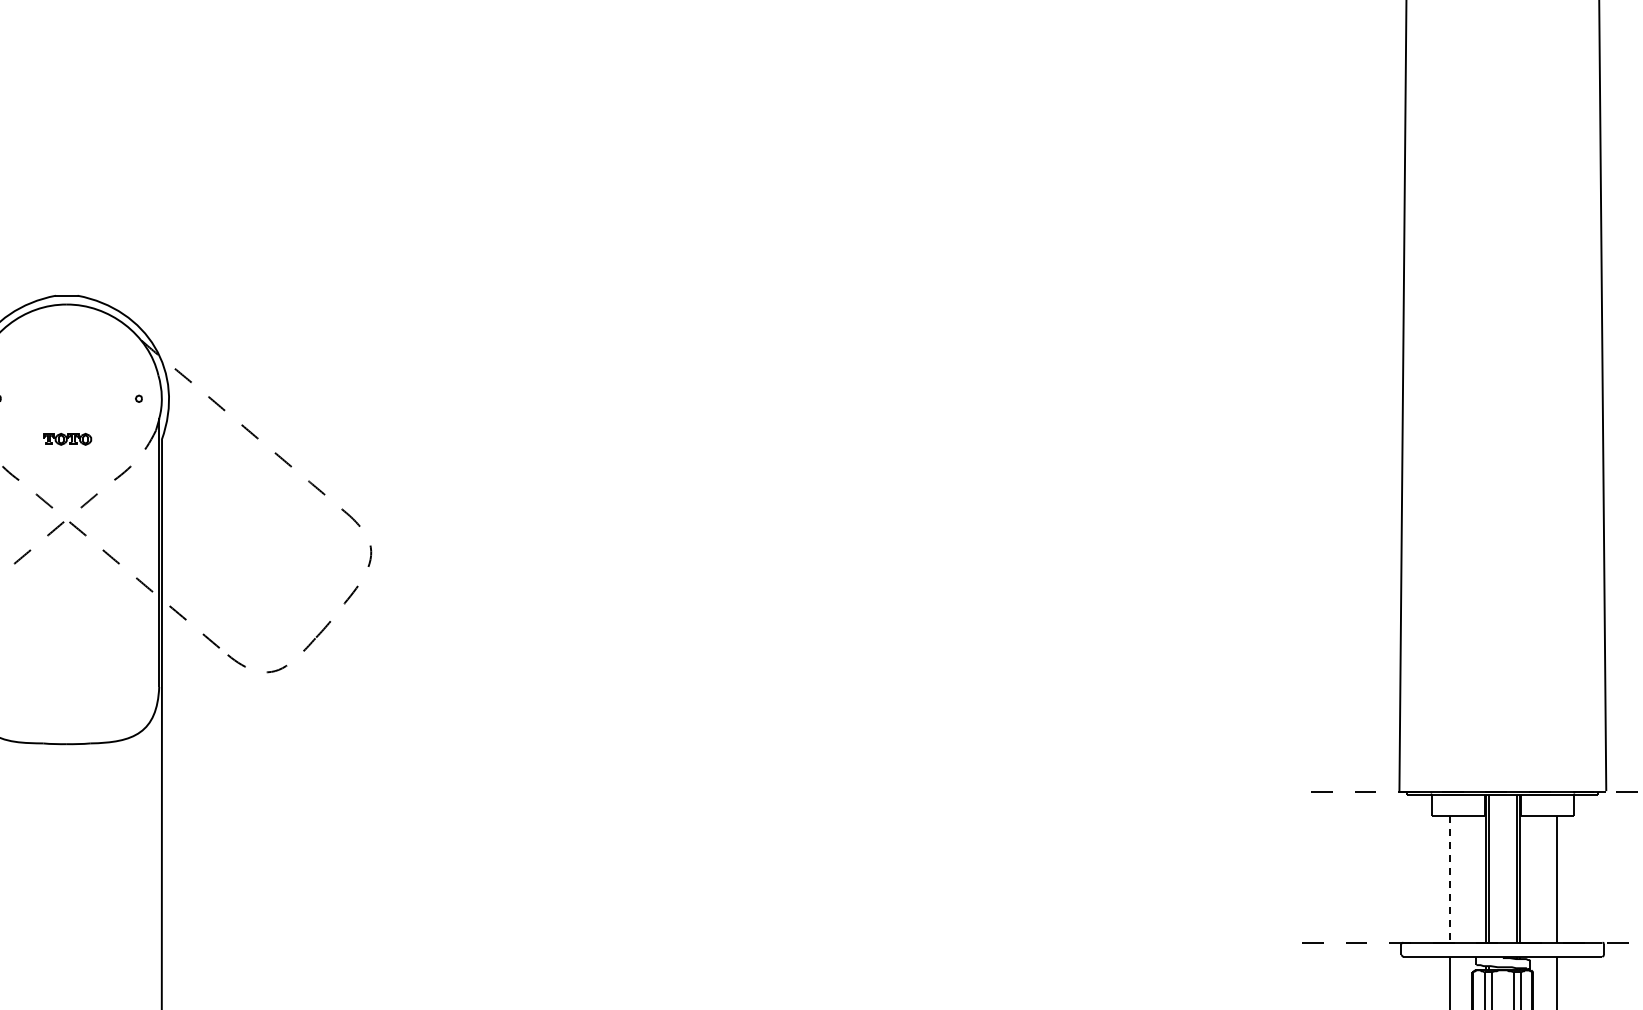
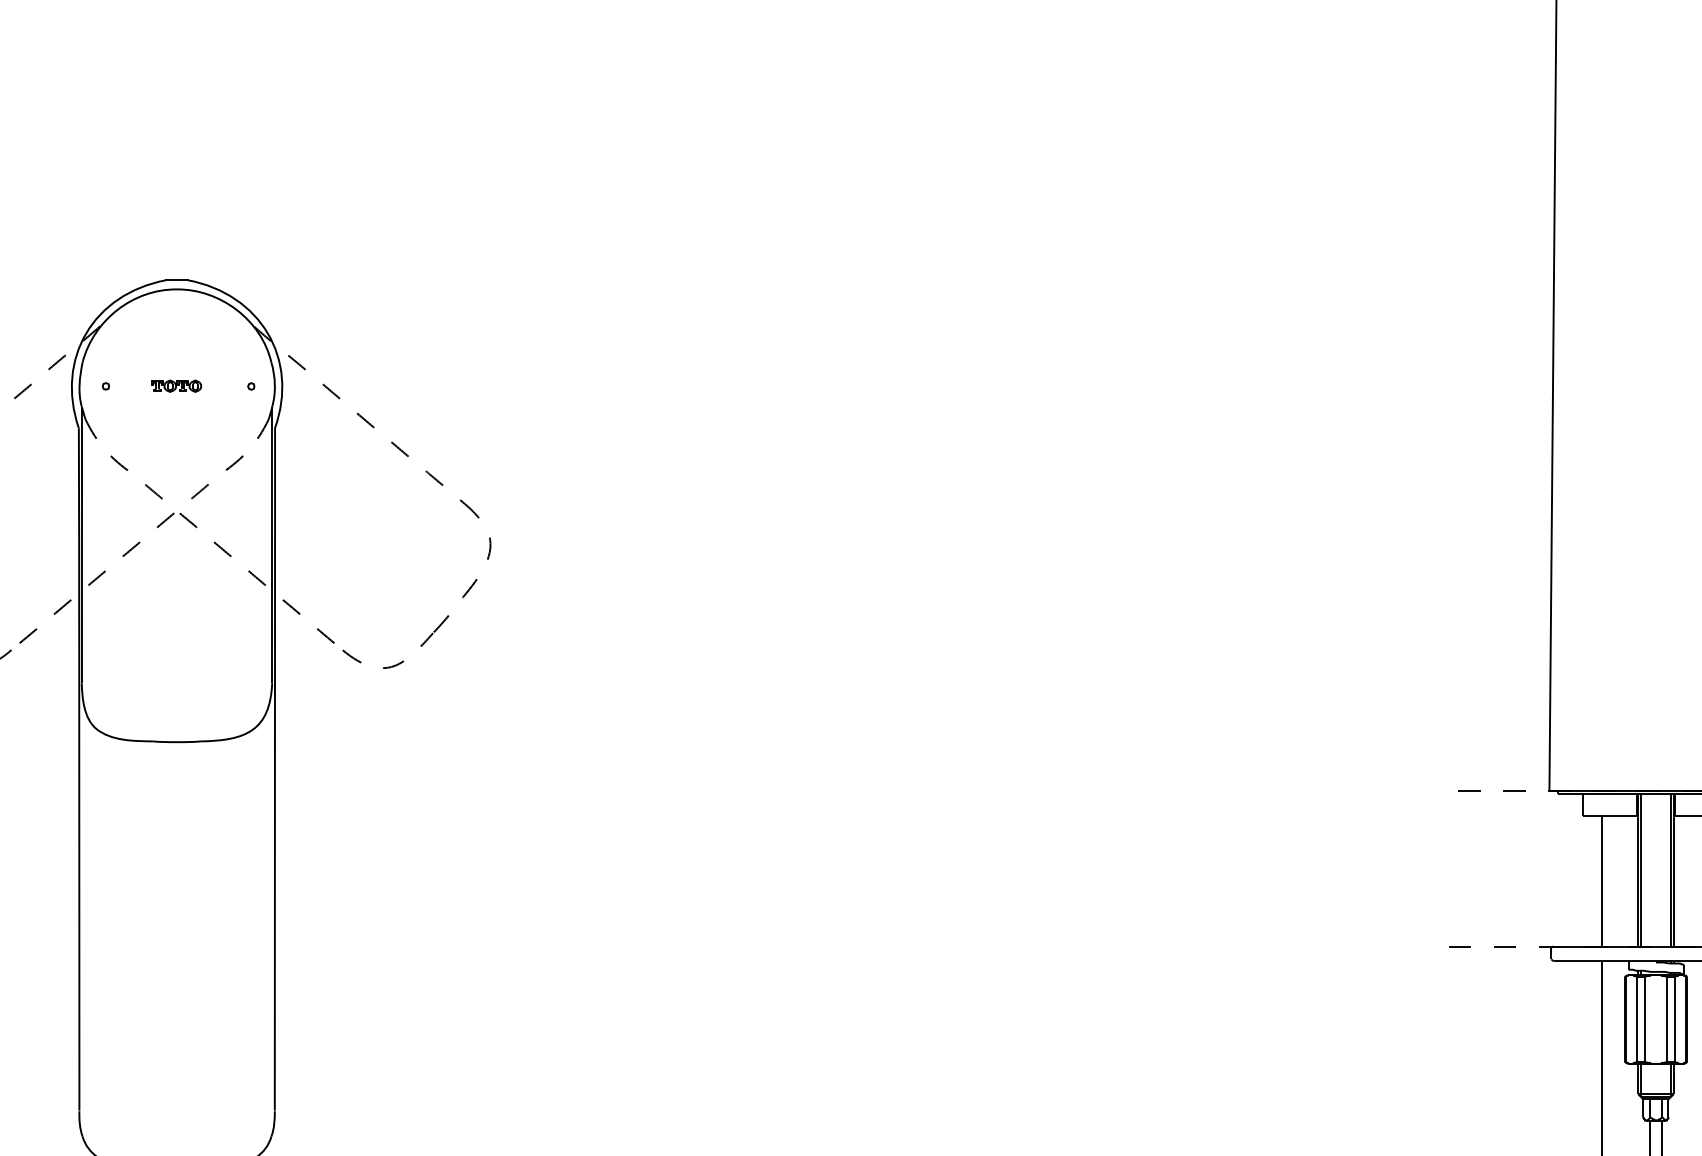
part: (67, 438) -> (176, 385), moved
line: (1449, 879) -> (1601, 881), dashed -> solid

